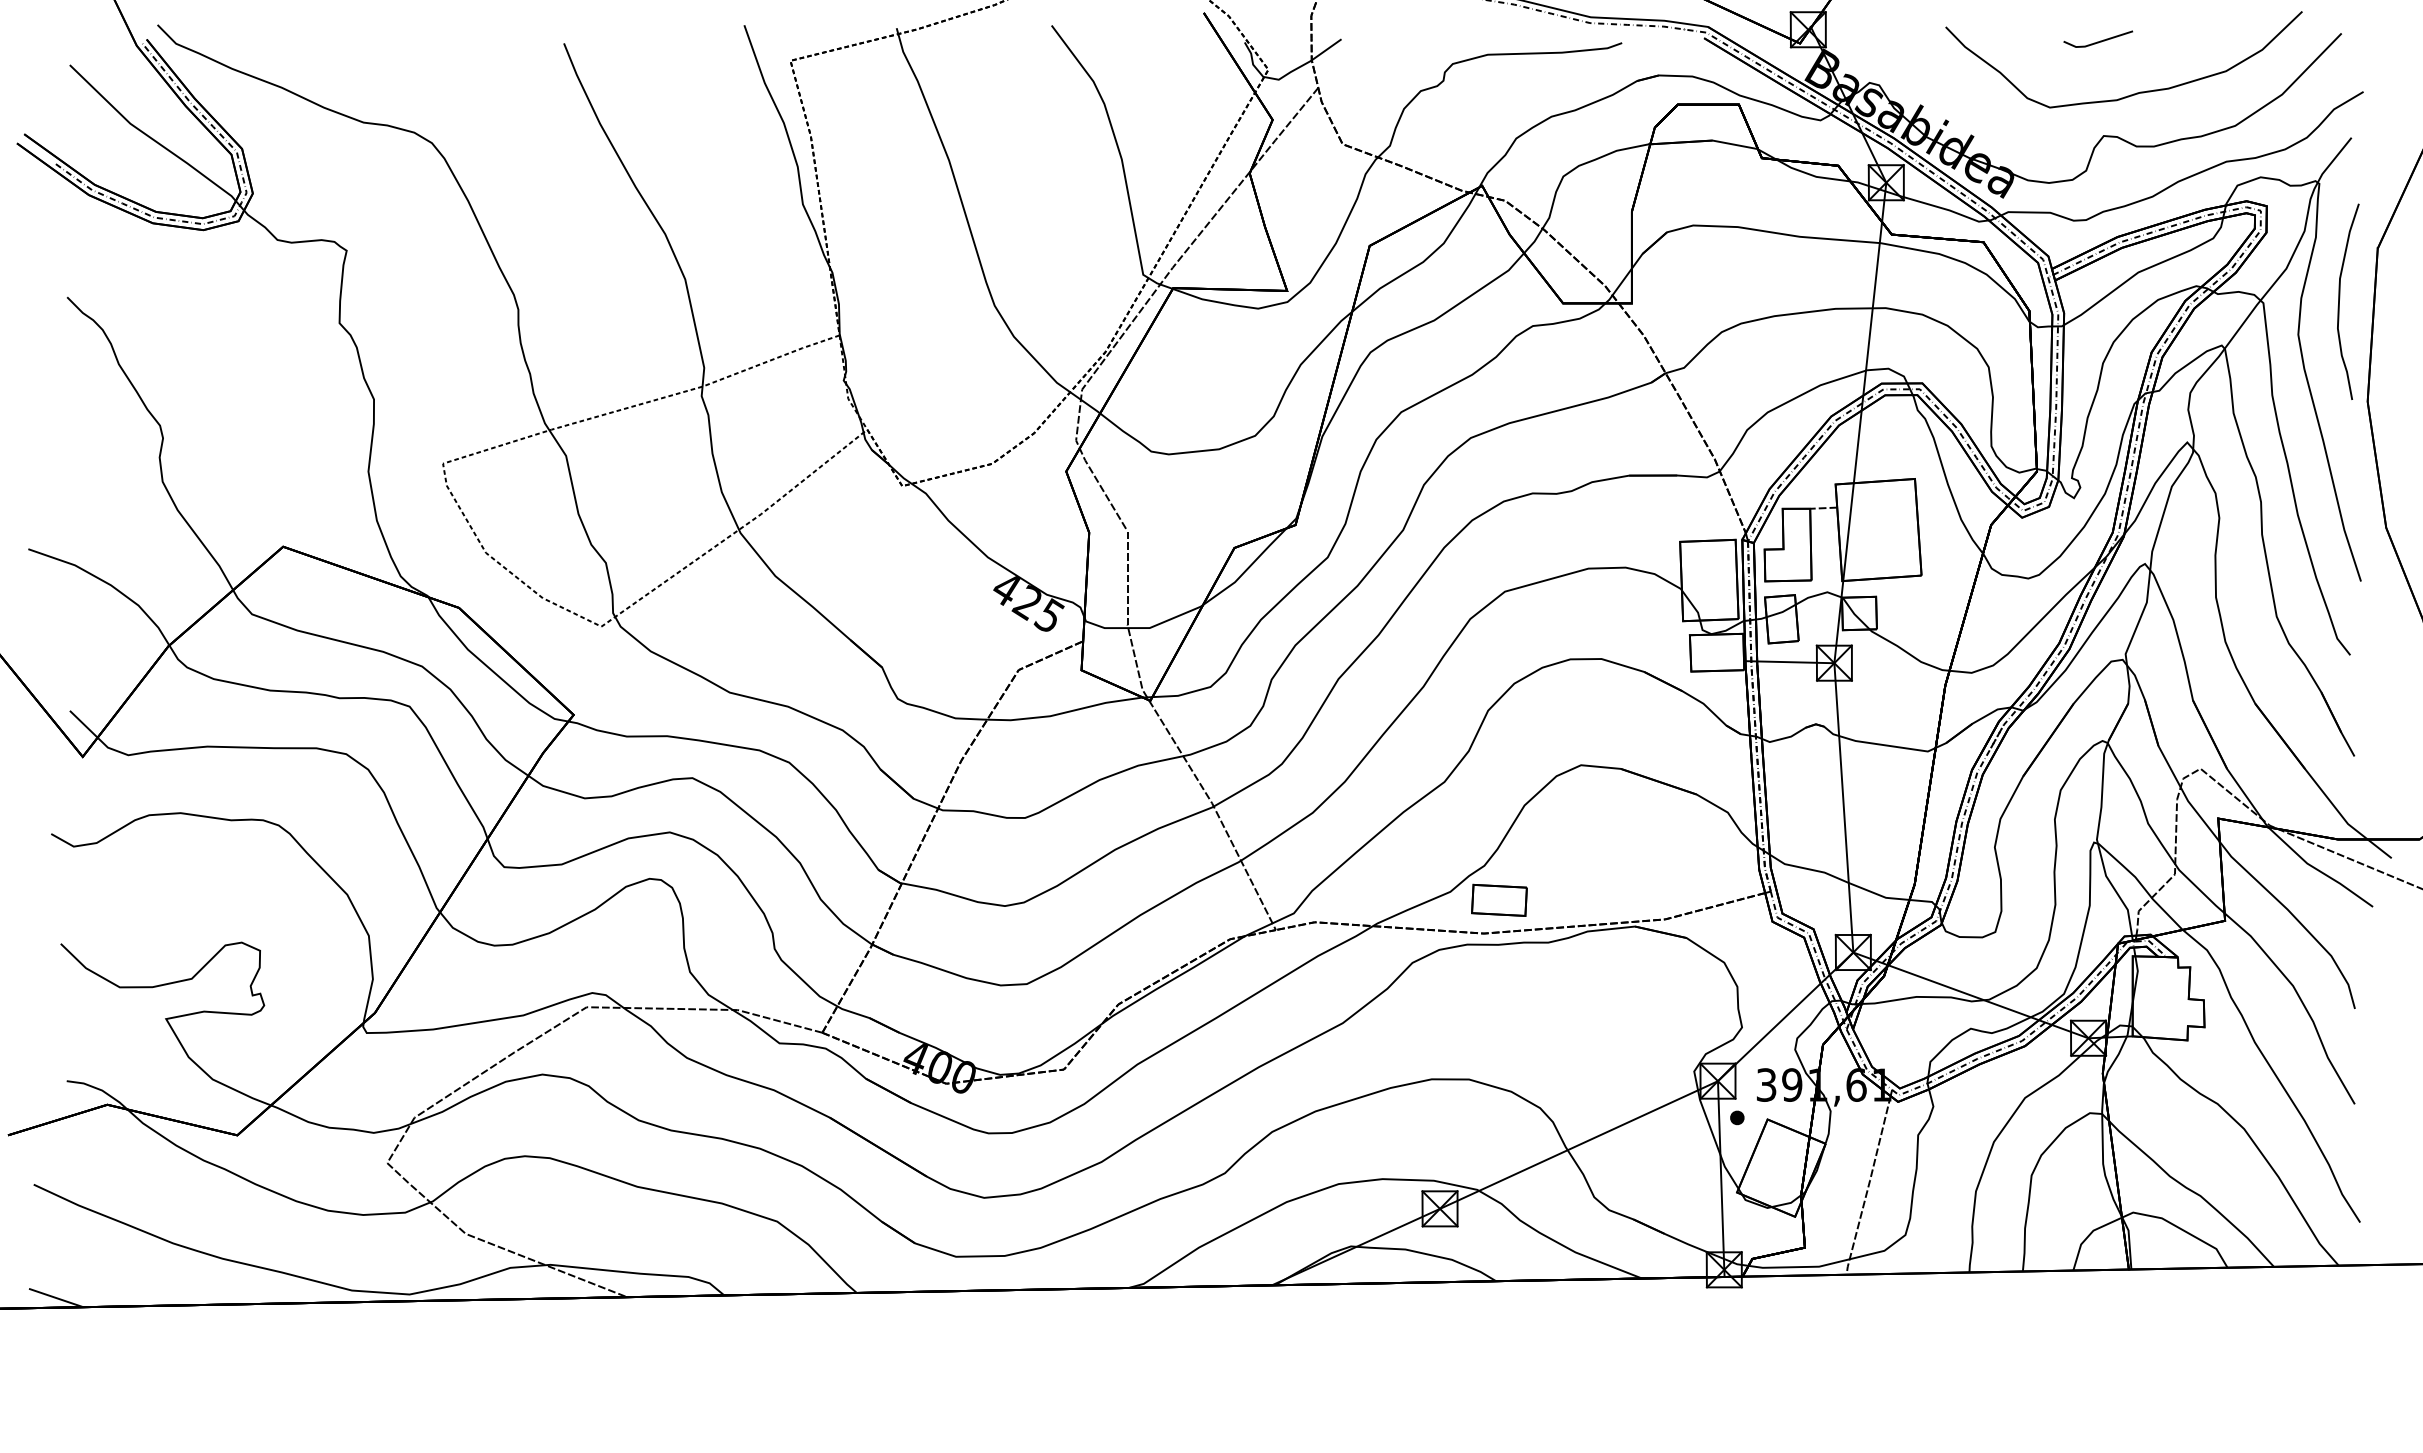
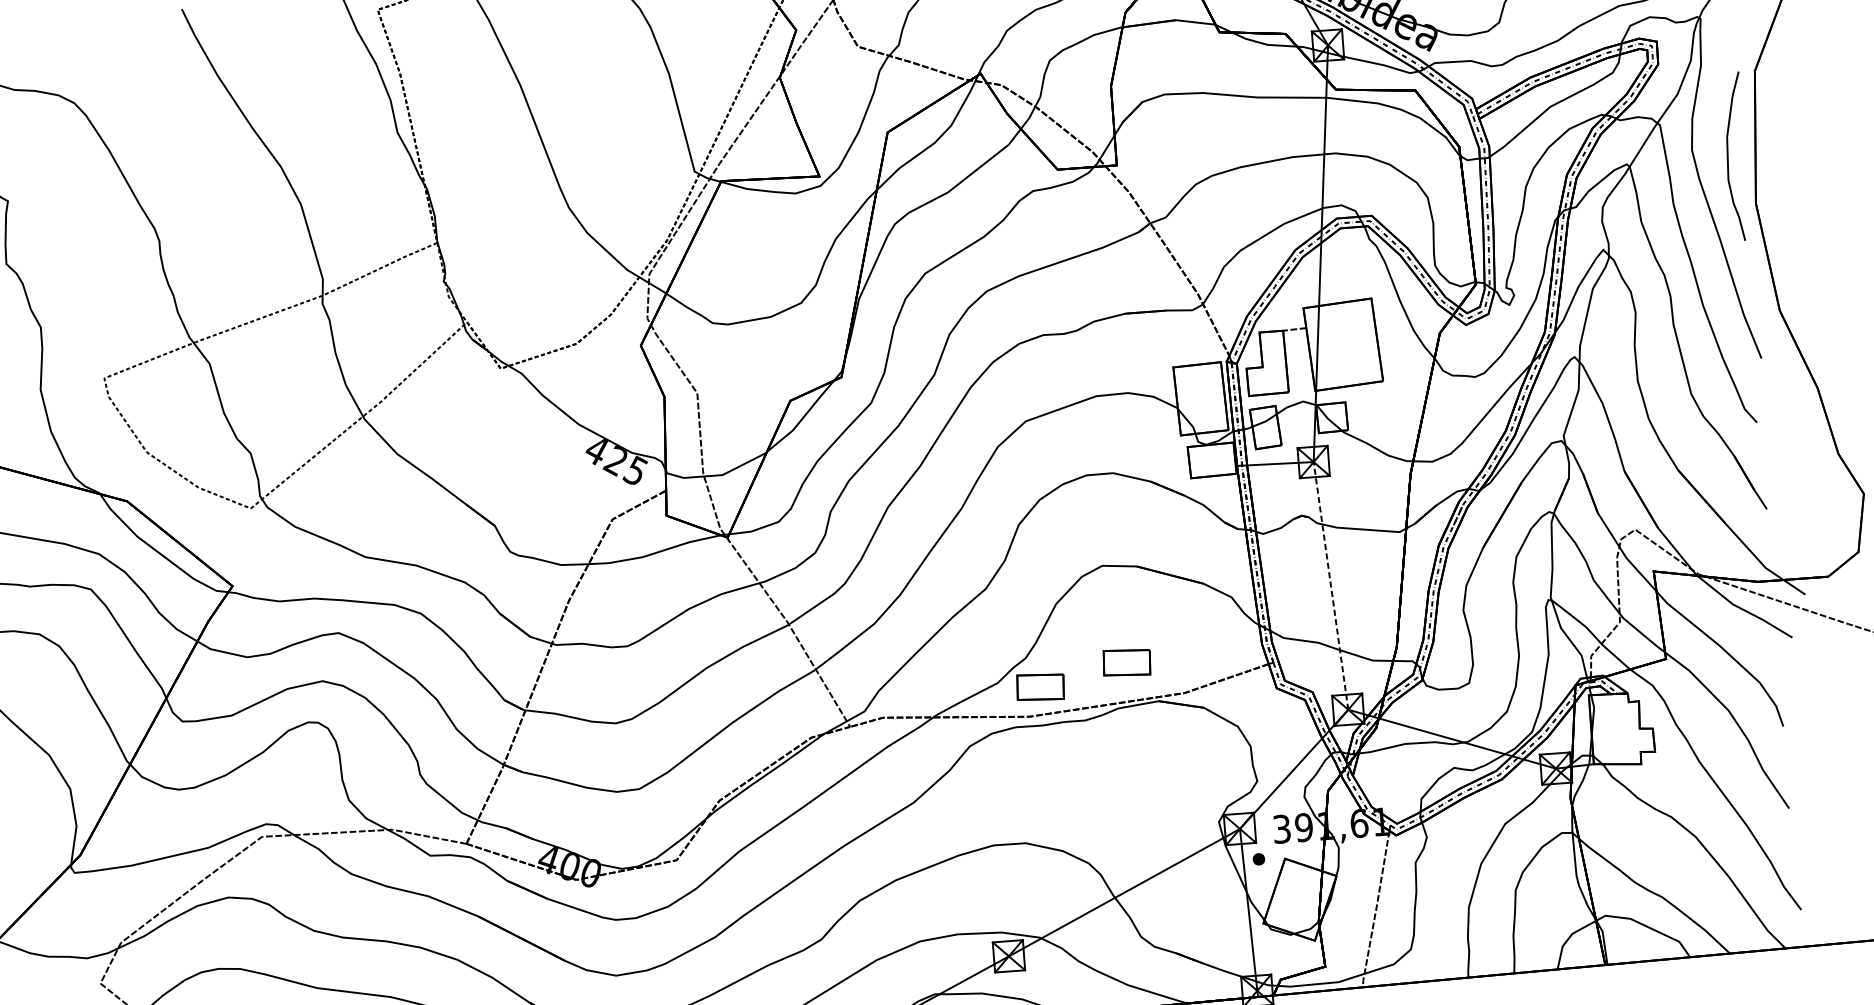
curve: (2340, 298) -> (1728, 154), moved
line: (1843, 807) -> (1330, 585), solid -> dashed
part: (1601, 878) -> (1126, 661), added

